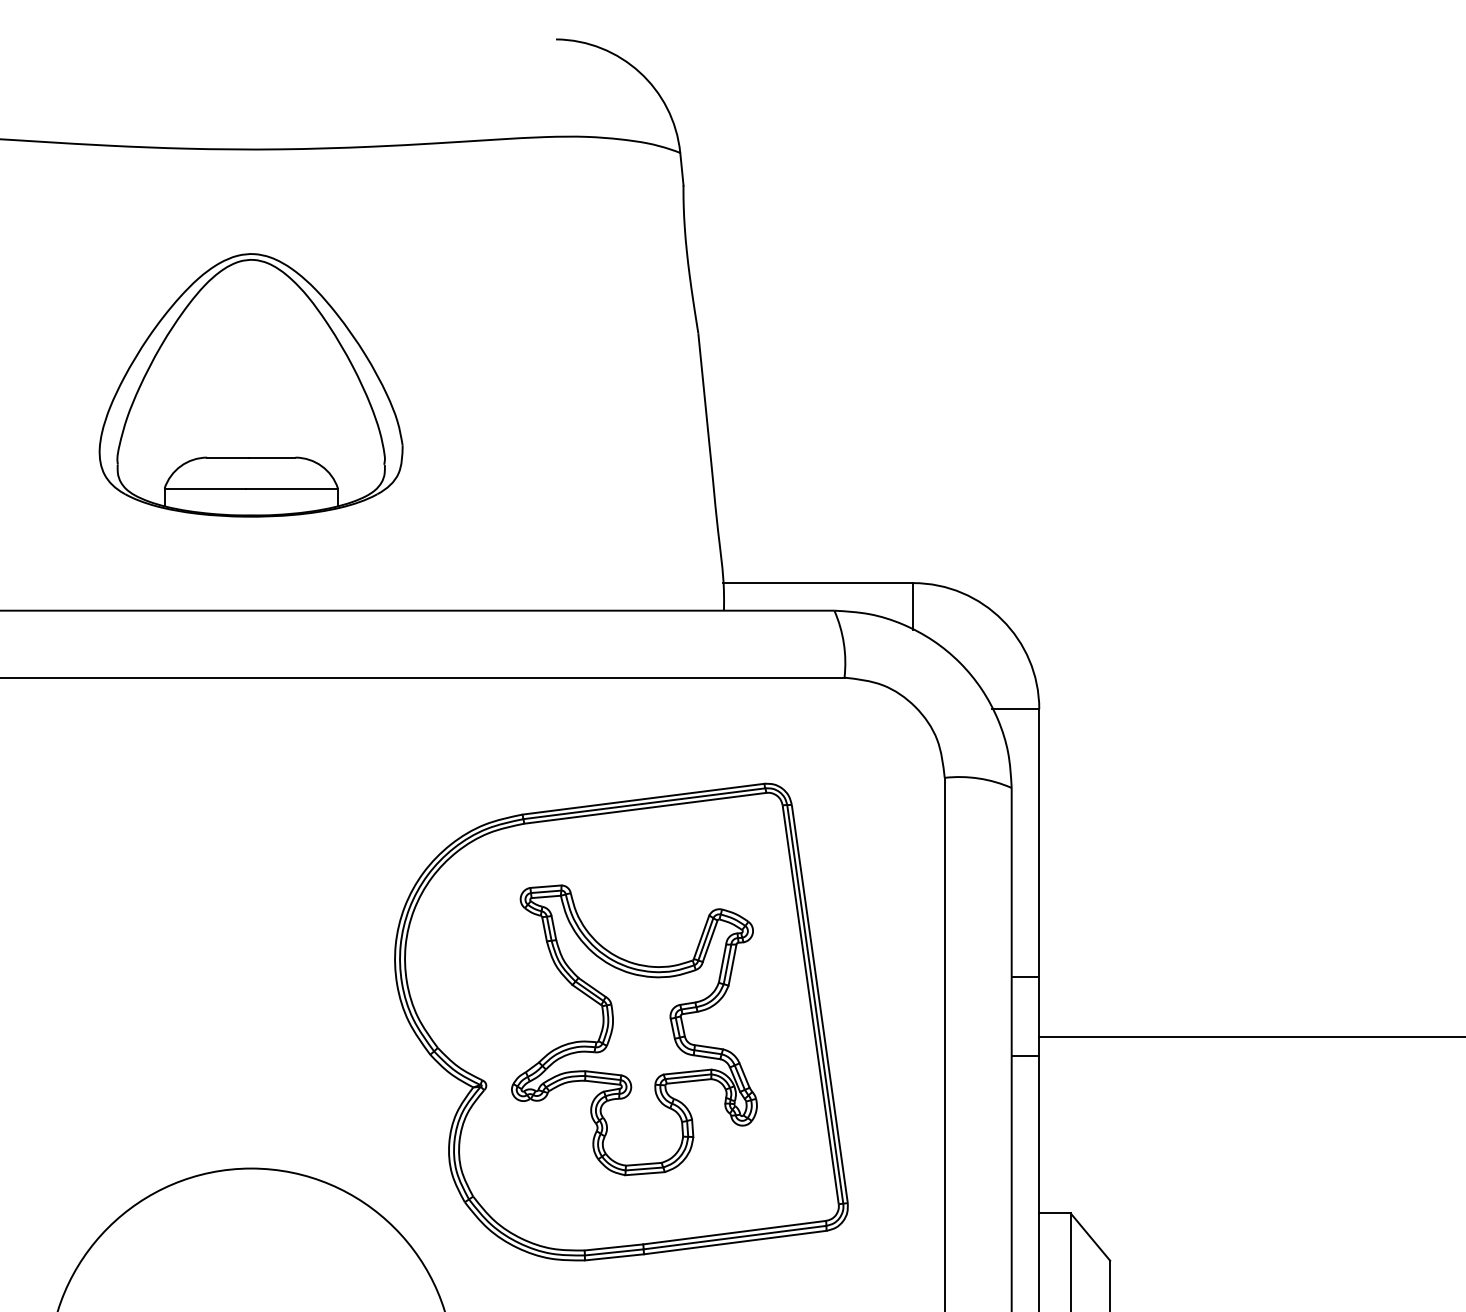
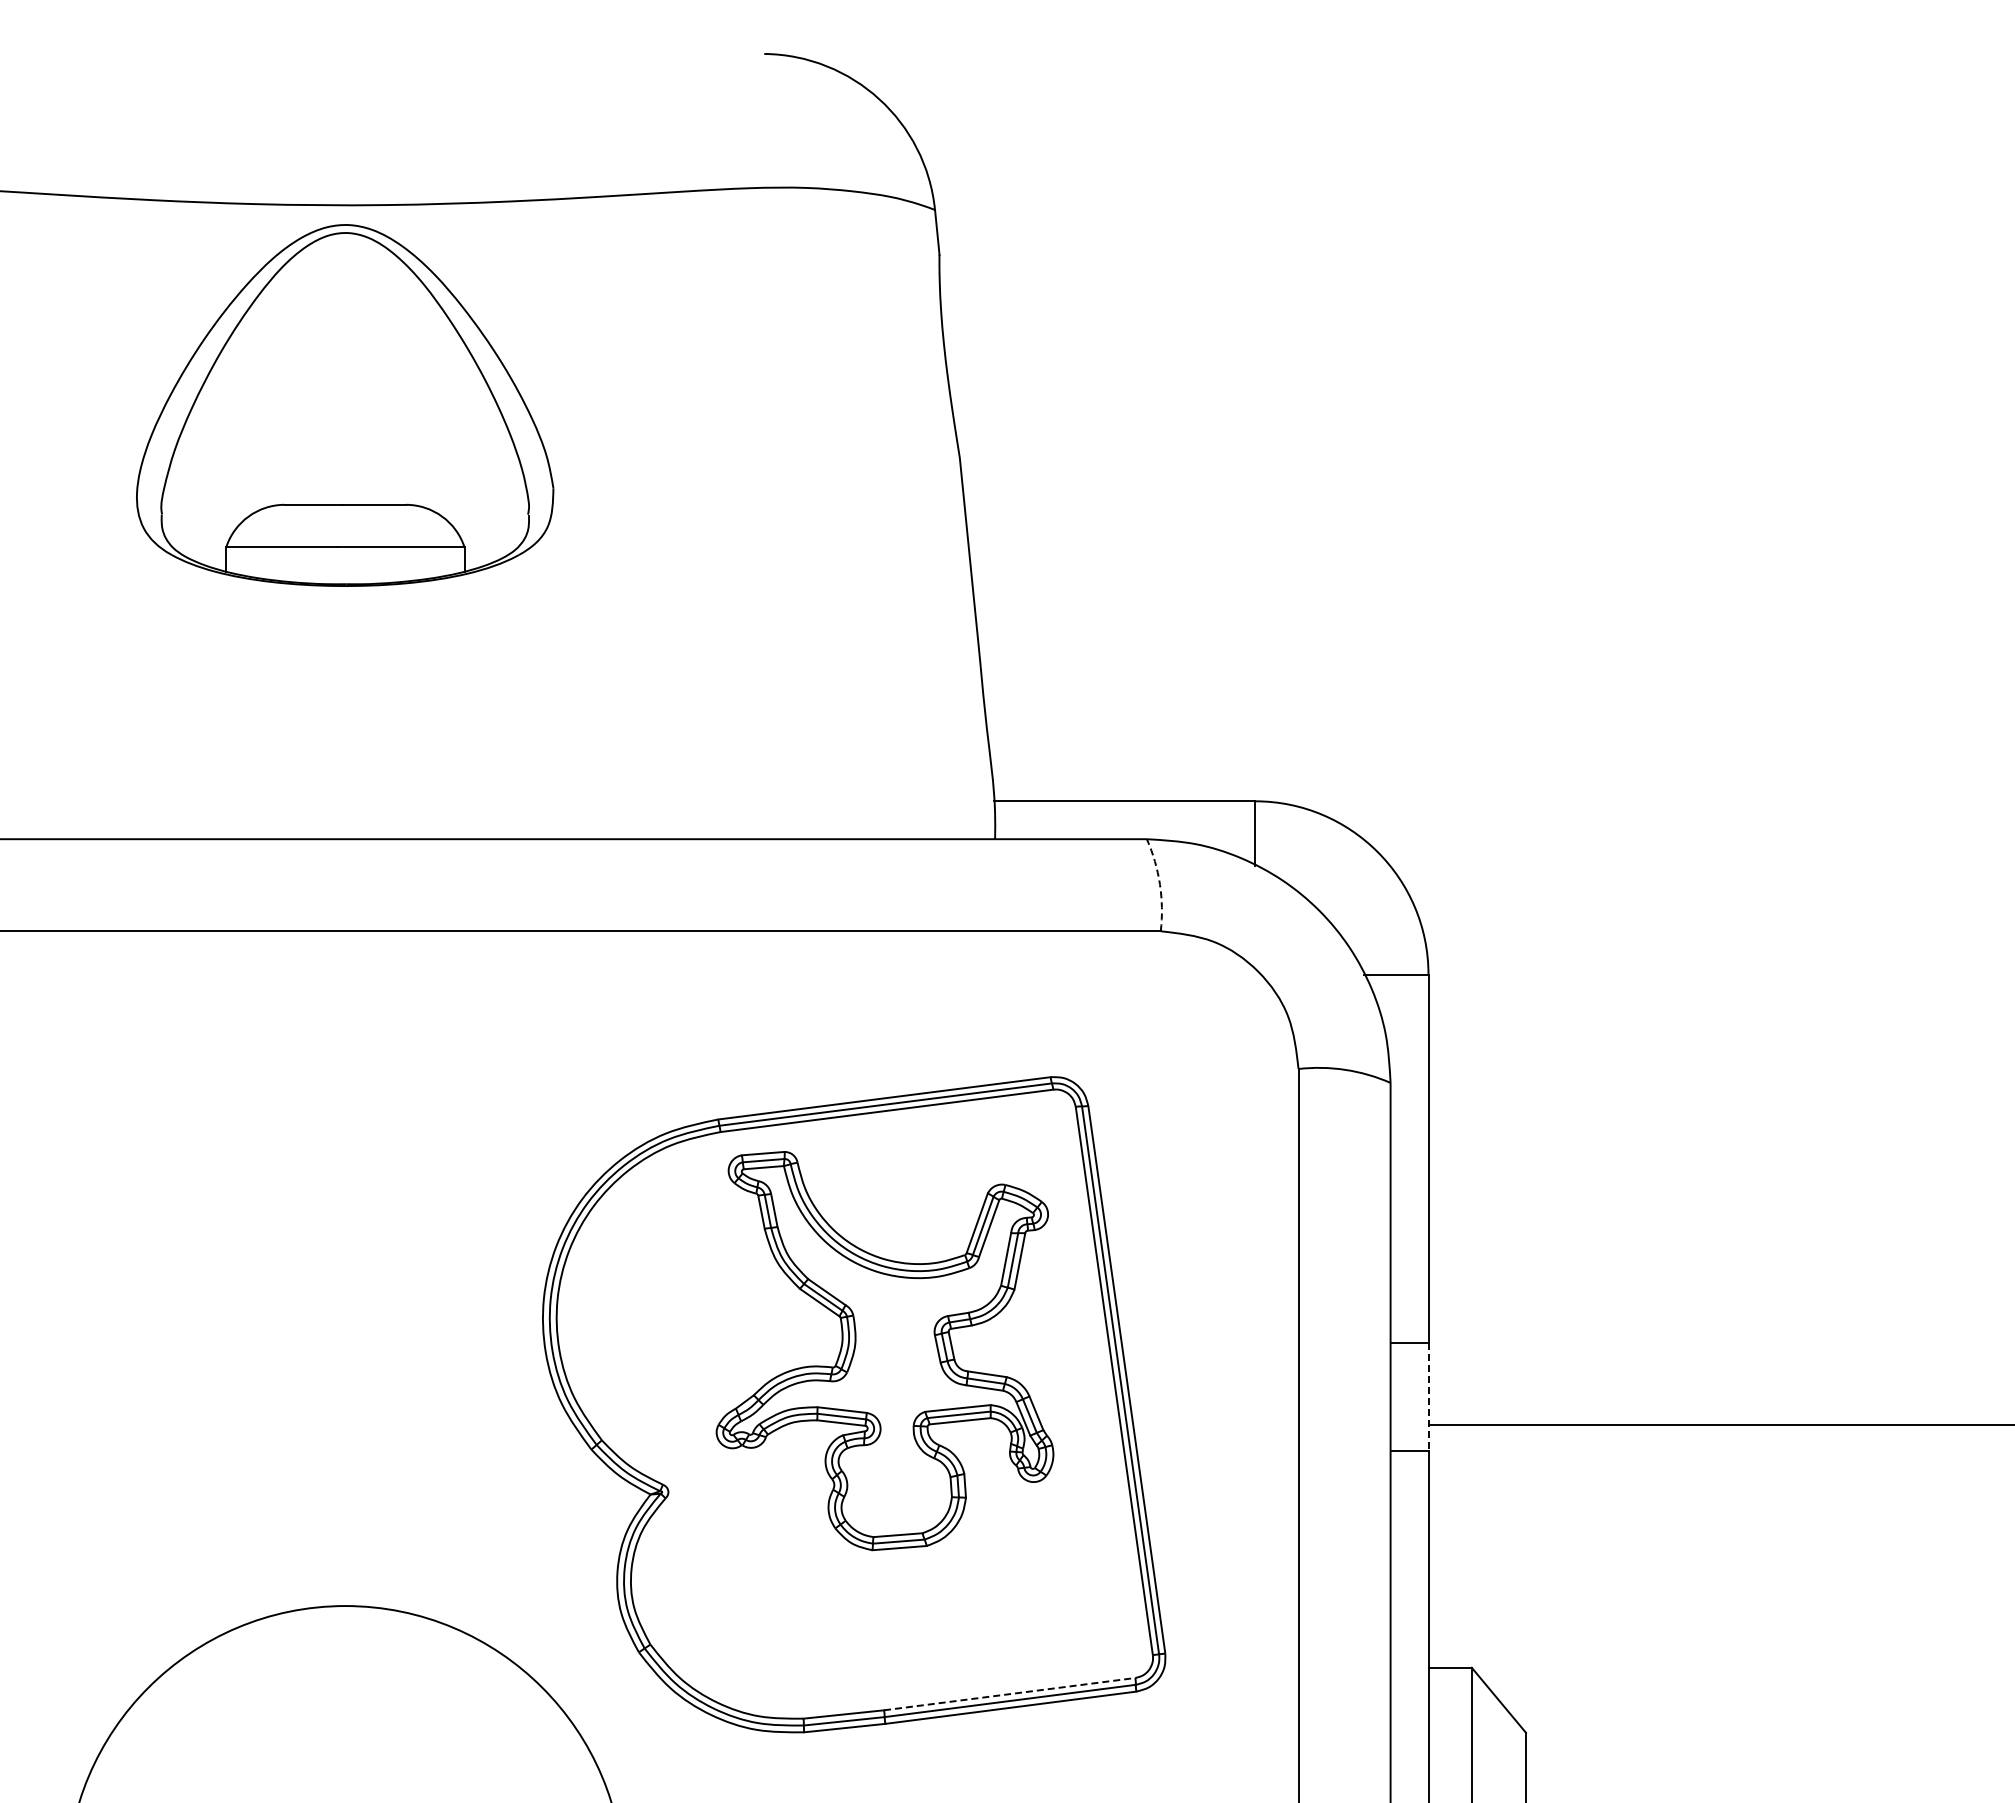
part: (251, 385) -> (345, 405), moved
arc: (843, 643) -> (1159, 884), solid -> dashed
line: (1039, 1016) -> (1428, 1397), solid -> dashed
part: (634, 1030) -> (884, 1351), moved
line: (734, 1232) -> (1009, 1694), solid -> dashed

